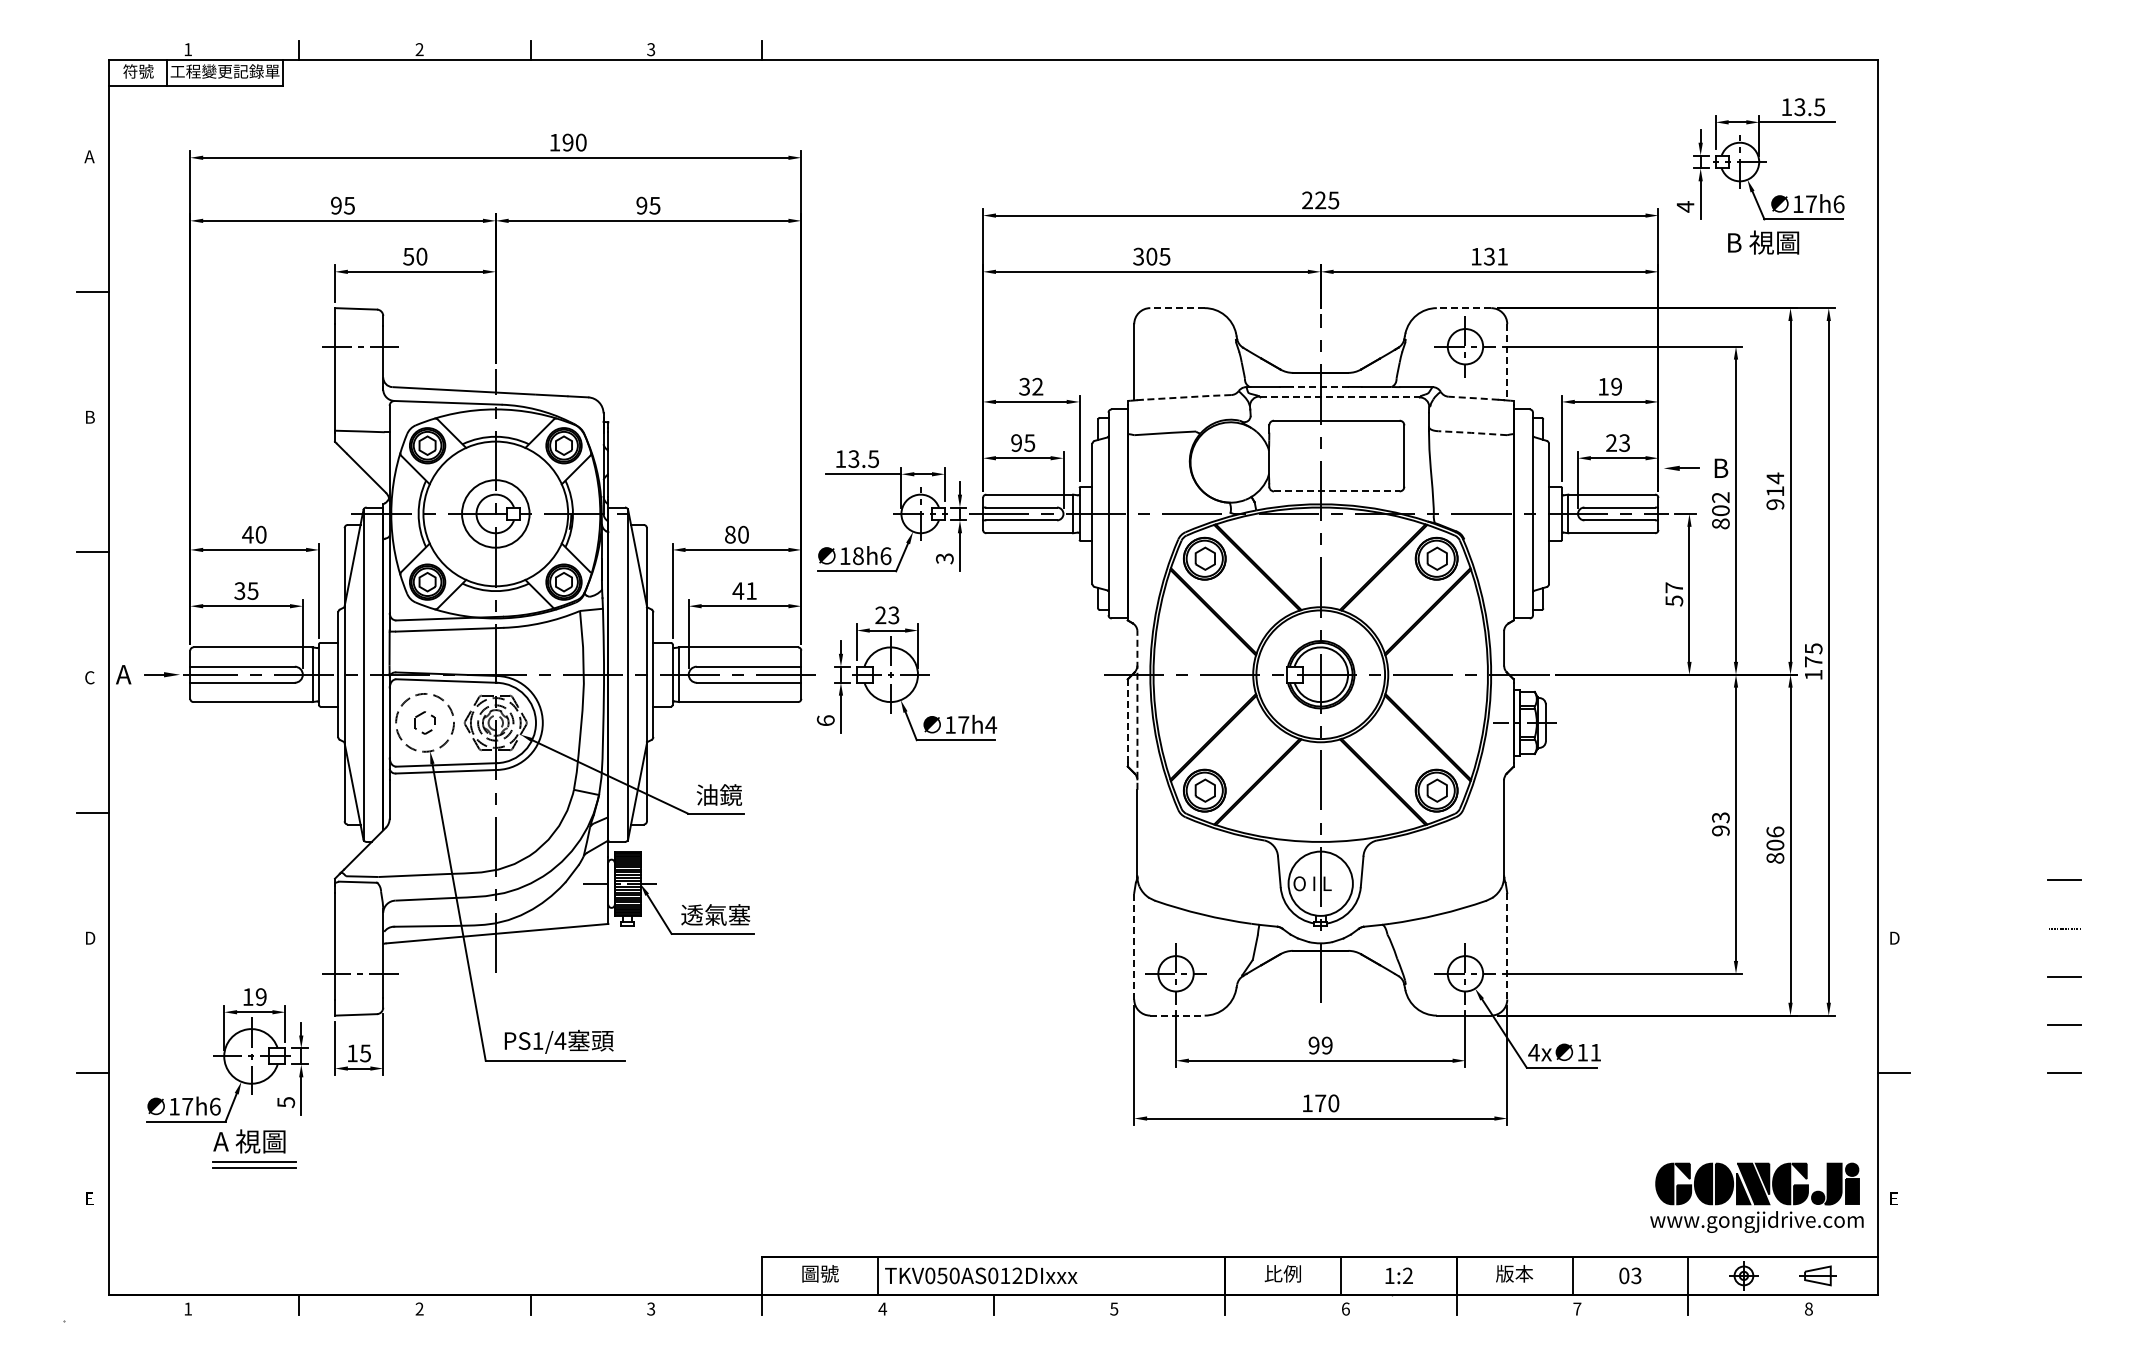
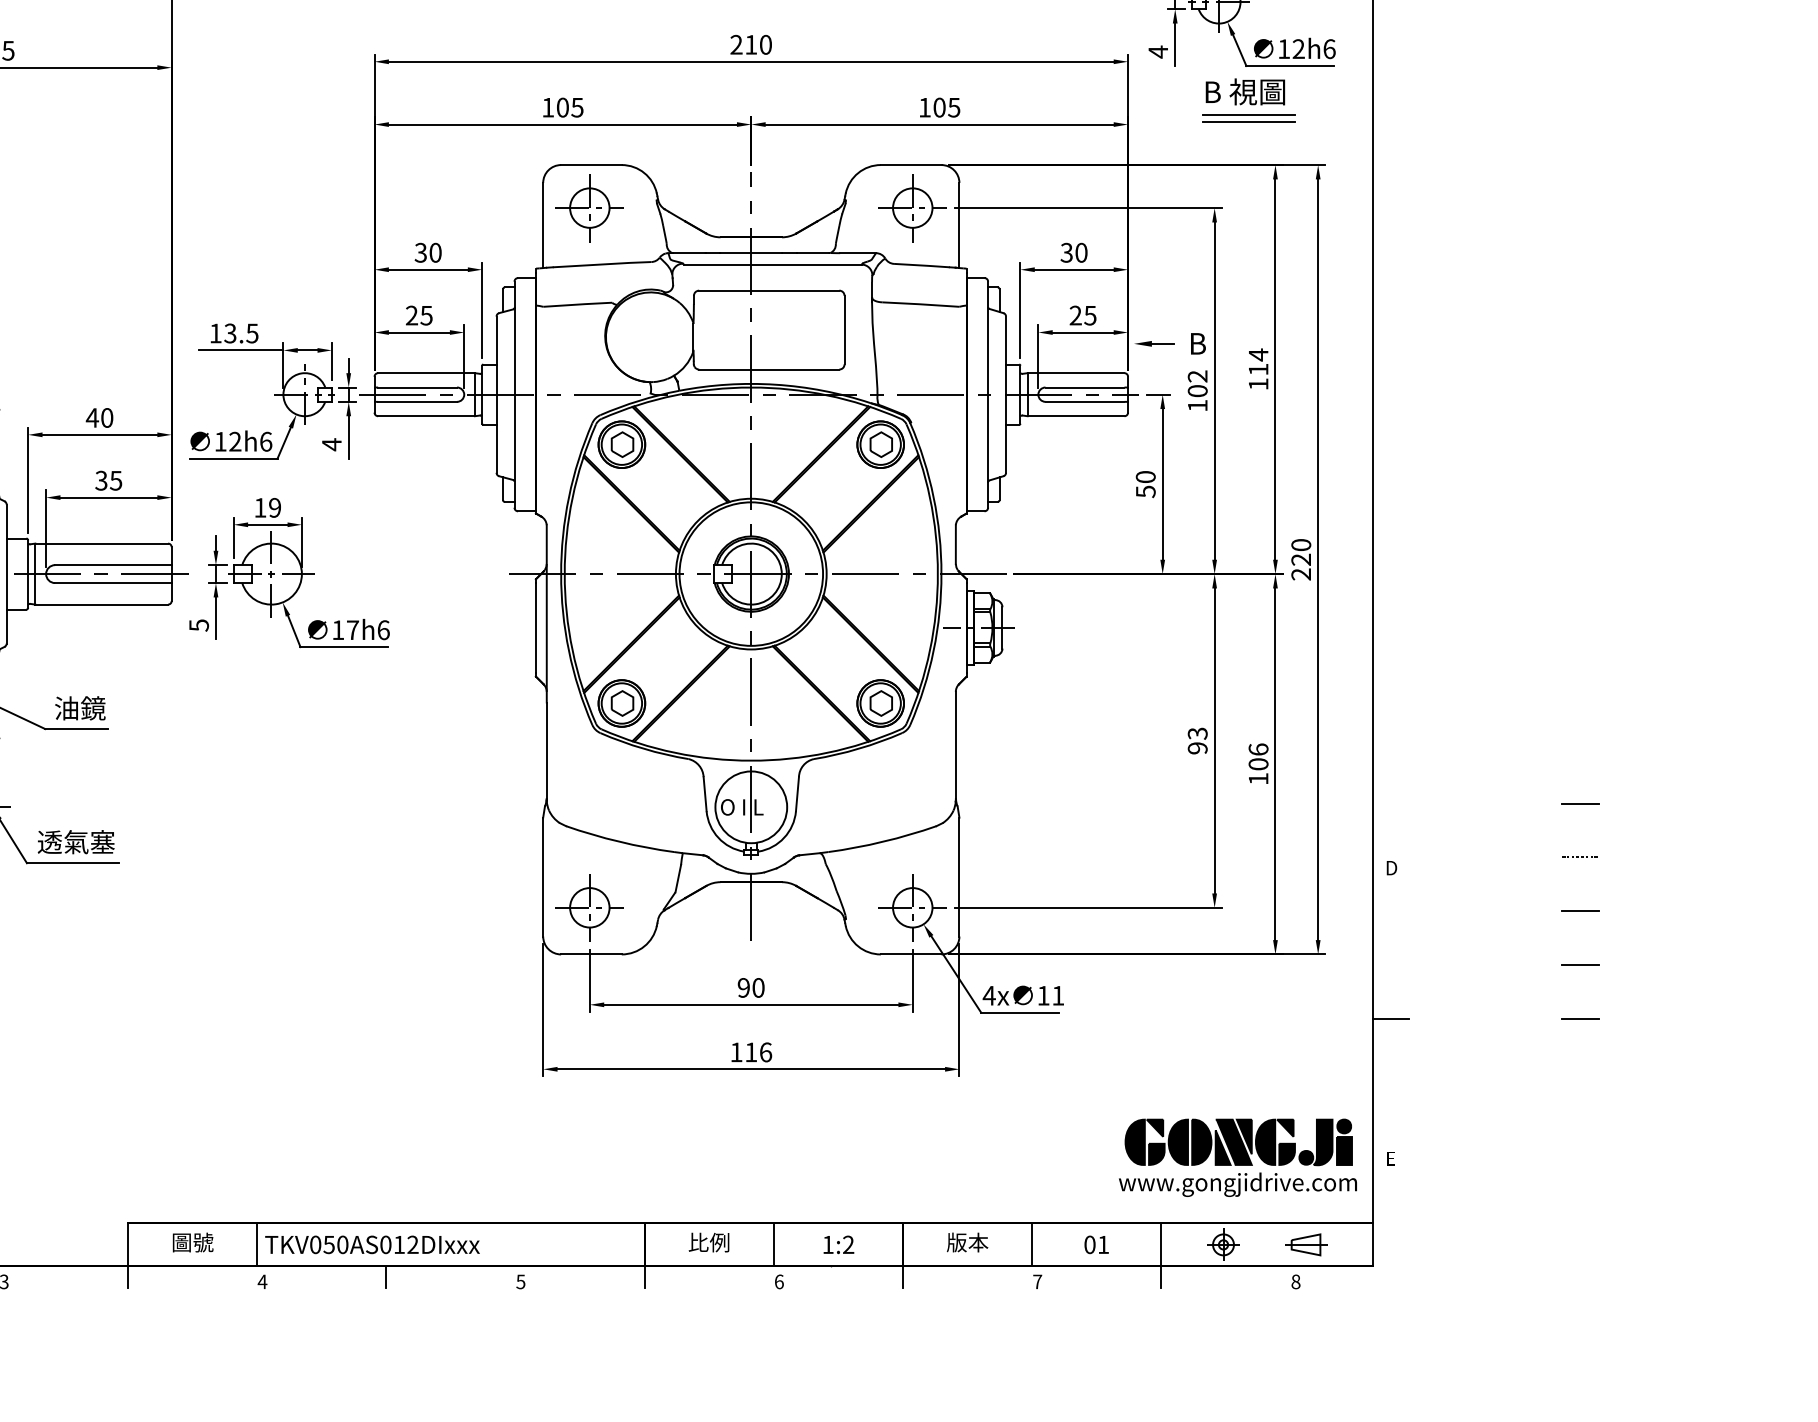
text: (1327, 200) -> (758, 44), 225 -> 210
text: (1811, 203) -> (1298, 48), 17h6 -> 12h6
text: (1138, 256) -> (547, 107), 305 -> 105
text: (1495, 256) -> (946, 107), 131 -> 105
line: (1766, 263) -> (1248, 115), added
line: (1766, 269) -> (1248, 121), added
line: (1176, 308) -> (590, 165), dashed -> solid
line: (1463, 308) -> (910, 165), dashed -> solid
part: (1175, 346) -> (589, 207), added
line: (1507, 362) -> (959, 225), dashed -> solid
text: (1037, 386) -> (435, 252), 32 -> 30
line: (1320, 386) -> (751, 252), dashed -> solid
text: (1610, 386) -> (1074, 252), 19 -> 30
line: (1187, 397) -> (602, 264), dashed -> solid
line: (1340, 397) -> (773, 264), dashed -> solid
line: (1474, 398) -> (922, 265), dashed -> solid
line: (1472, 432) -> (920, 303), dashed -> solid
text: (1016, 442) -> (411, 314), 95 -> 25
text: (1624, 442) -> (1090, 314), 23 -> 25
line: (1336, 491) -> (768, 369), dashed -> solid
text: (1775, 504) -> (1258, 384), 914 -> 114
text: (1720, 523) -> (1197, 405), 802 -> 102
text: (730, 534) -> (92, 417), 80 -> 40
text: (858, 556) -> (235, 442), 18h6 -> 12h6
text: (944, 558) -> (331, 444), 3 -> 4
text: (1674, 587) -> (1146, 476), 57 -> 50
text: (744, 590) -> (108, 480), 41 -> 35
text: (887, 615) -> (267, 508), 23 -> 19
text: (1813, 661) -> (1301, 559), 175 -> 220
line: (1137, 709) -> (546, 612), dashed -> solid
text: (825, 720) -> (198, 625), 6 -> 5
line: (1127, 722) -> (535, 627), dashed -> solid
text: (991, 724) -> (383, 629), 17h4 -> 17h6
text: (1775, 857) -> (1258, 778), 806 -> 106
line: (1134, 945) -> (543, 876), dashed -> solid
line: (1507, 946) -> (959, 877), dashed -> solid
line: (1177, 1015) -> (591, 954), dashed -> solid
text: (1326, 1045) -> (757, 987), 99 -> 90
text: (1327, 1103) -> (758, 1052), 170 -> 116
text: (1636, 1275) -> (1103, 1244), 03 -> 01

